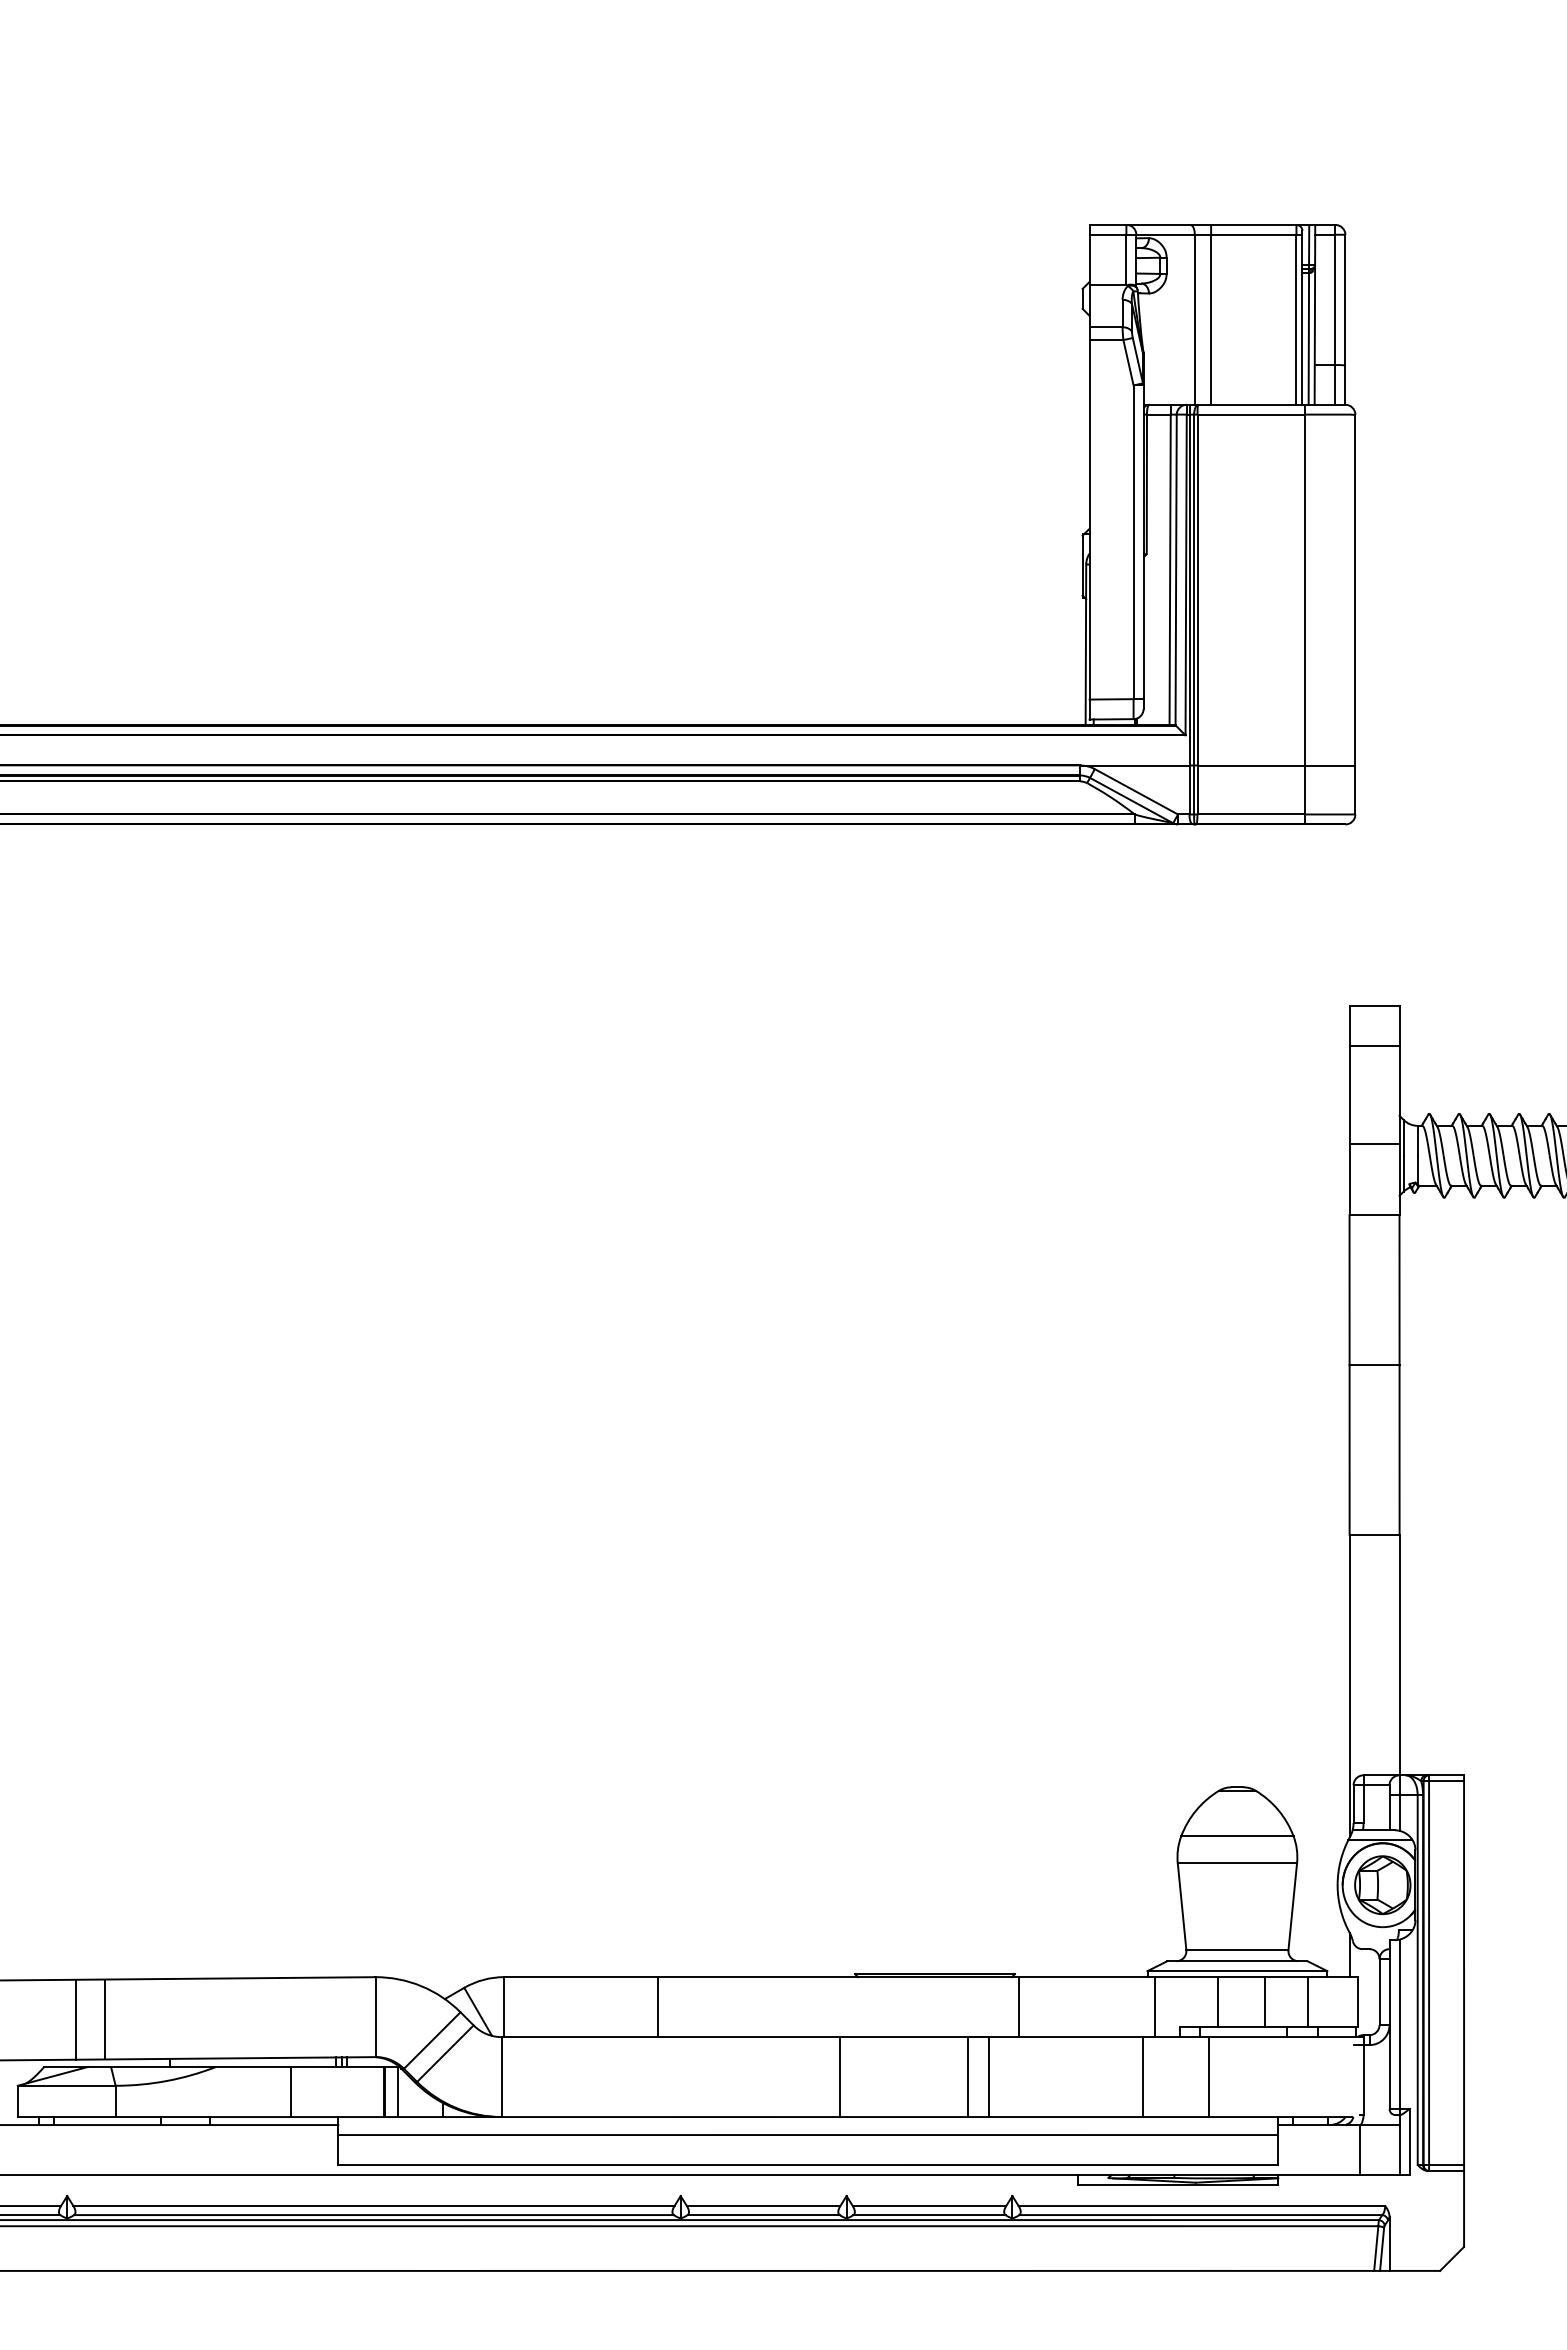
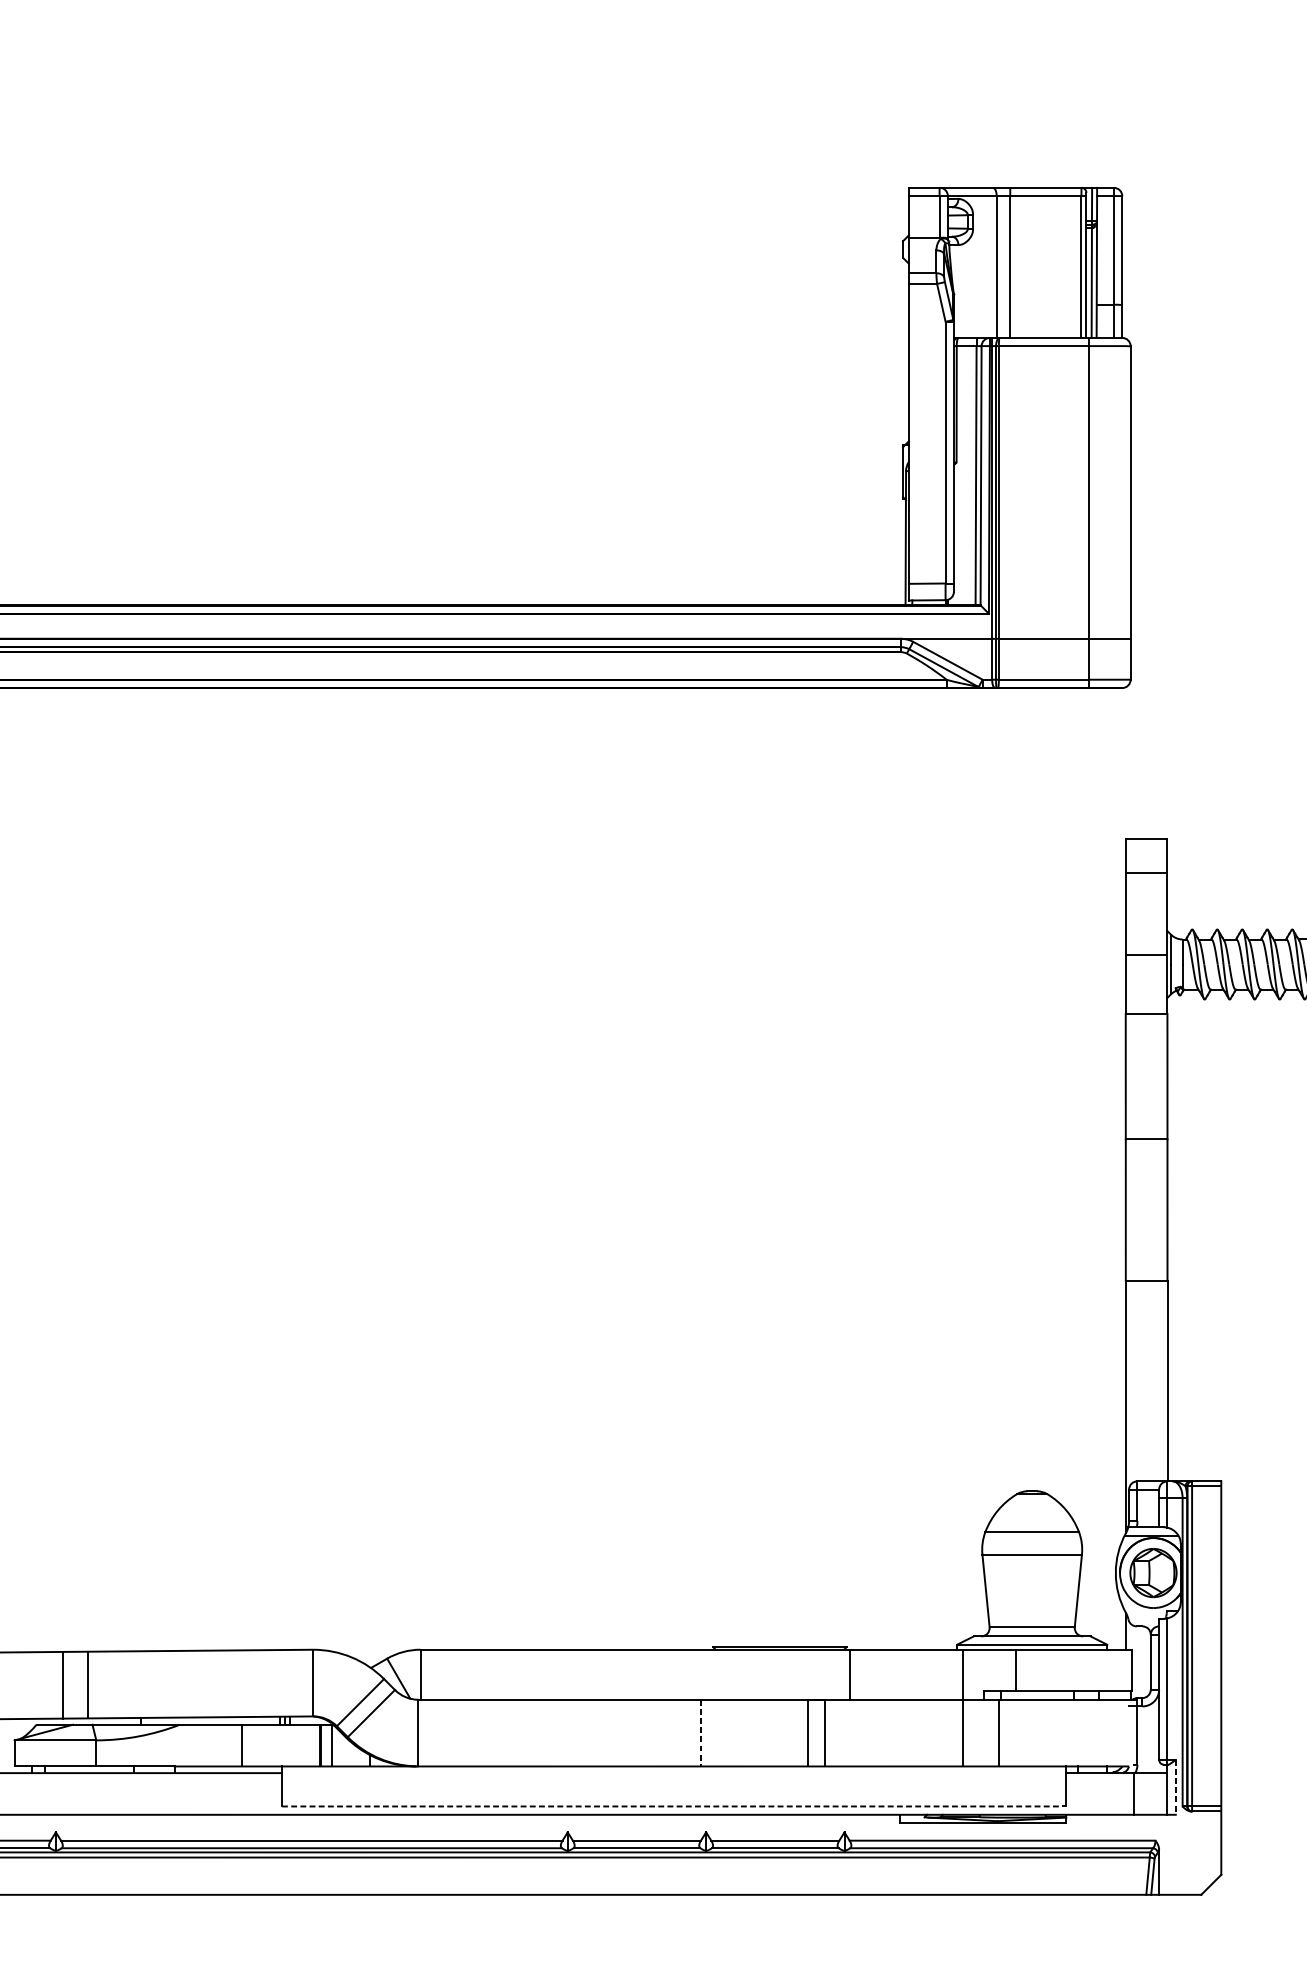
line: (1265, 2002) -> (1055, 1670), removed
line: (1308, 2002) -> (1091, 1670), removed
line: (657, 2007) -> (548, 1675), removed
line: (839, 2077) -> (700, 1733), solid -> dashed
line: (1143, 2077) -> (998, 1733), moved
line: (1208, 2077) -> (963, 1733), moved
line: (807, 2135) -> (673, 1781), removed
line: (1409, 2142) -> (1175, 1787), solid -> dashed
line: (807, 2165) -> (673, 1806), solid -> dashed

